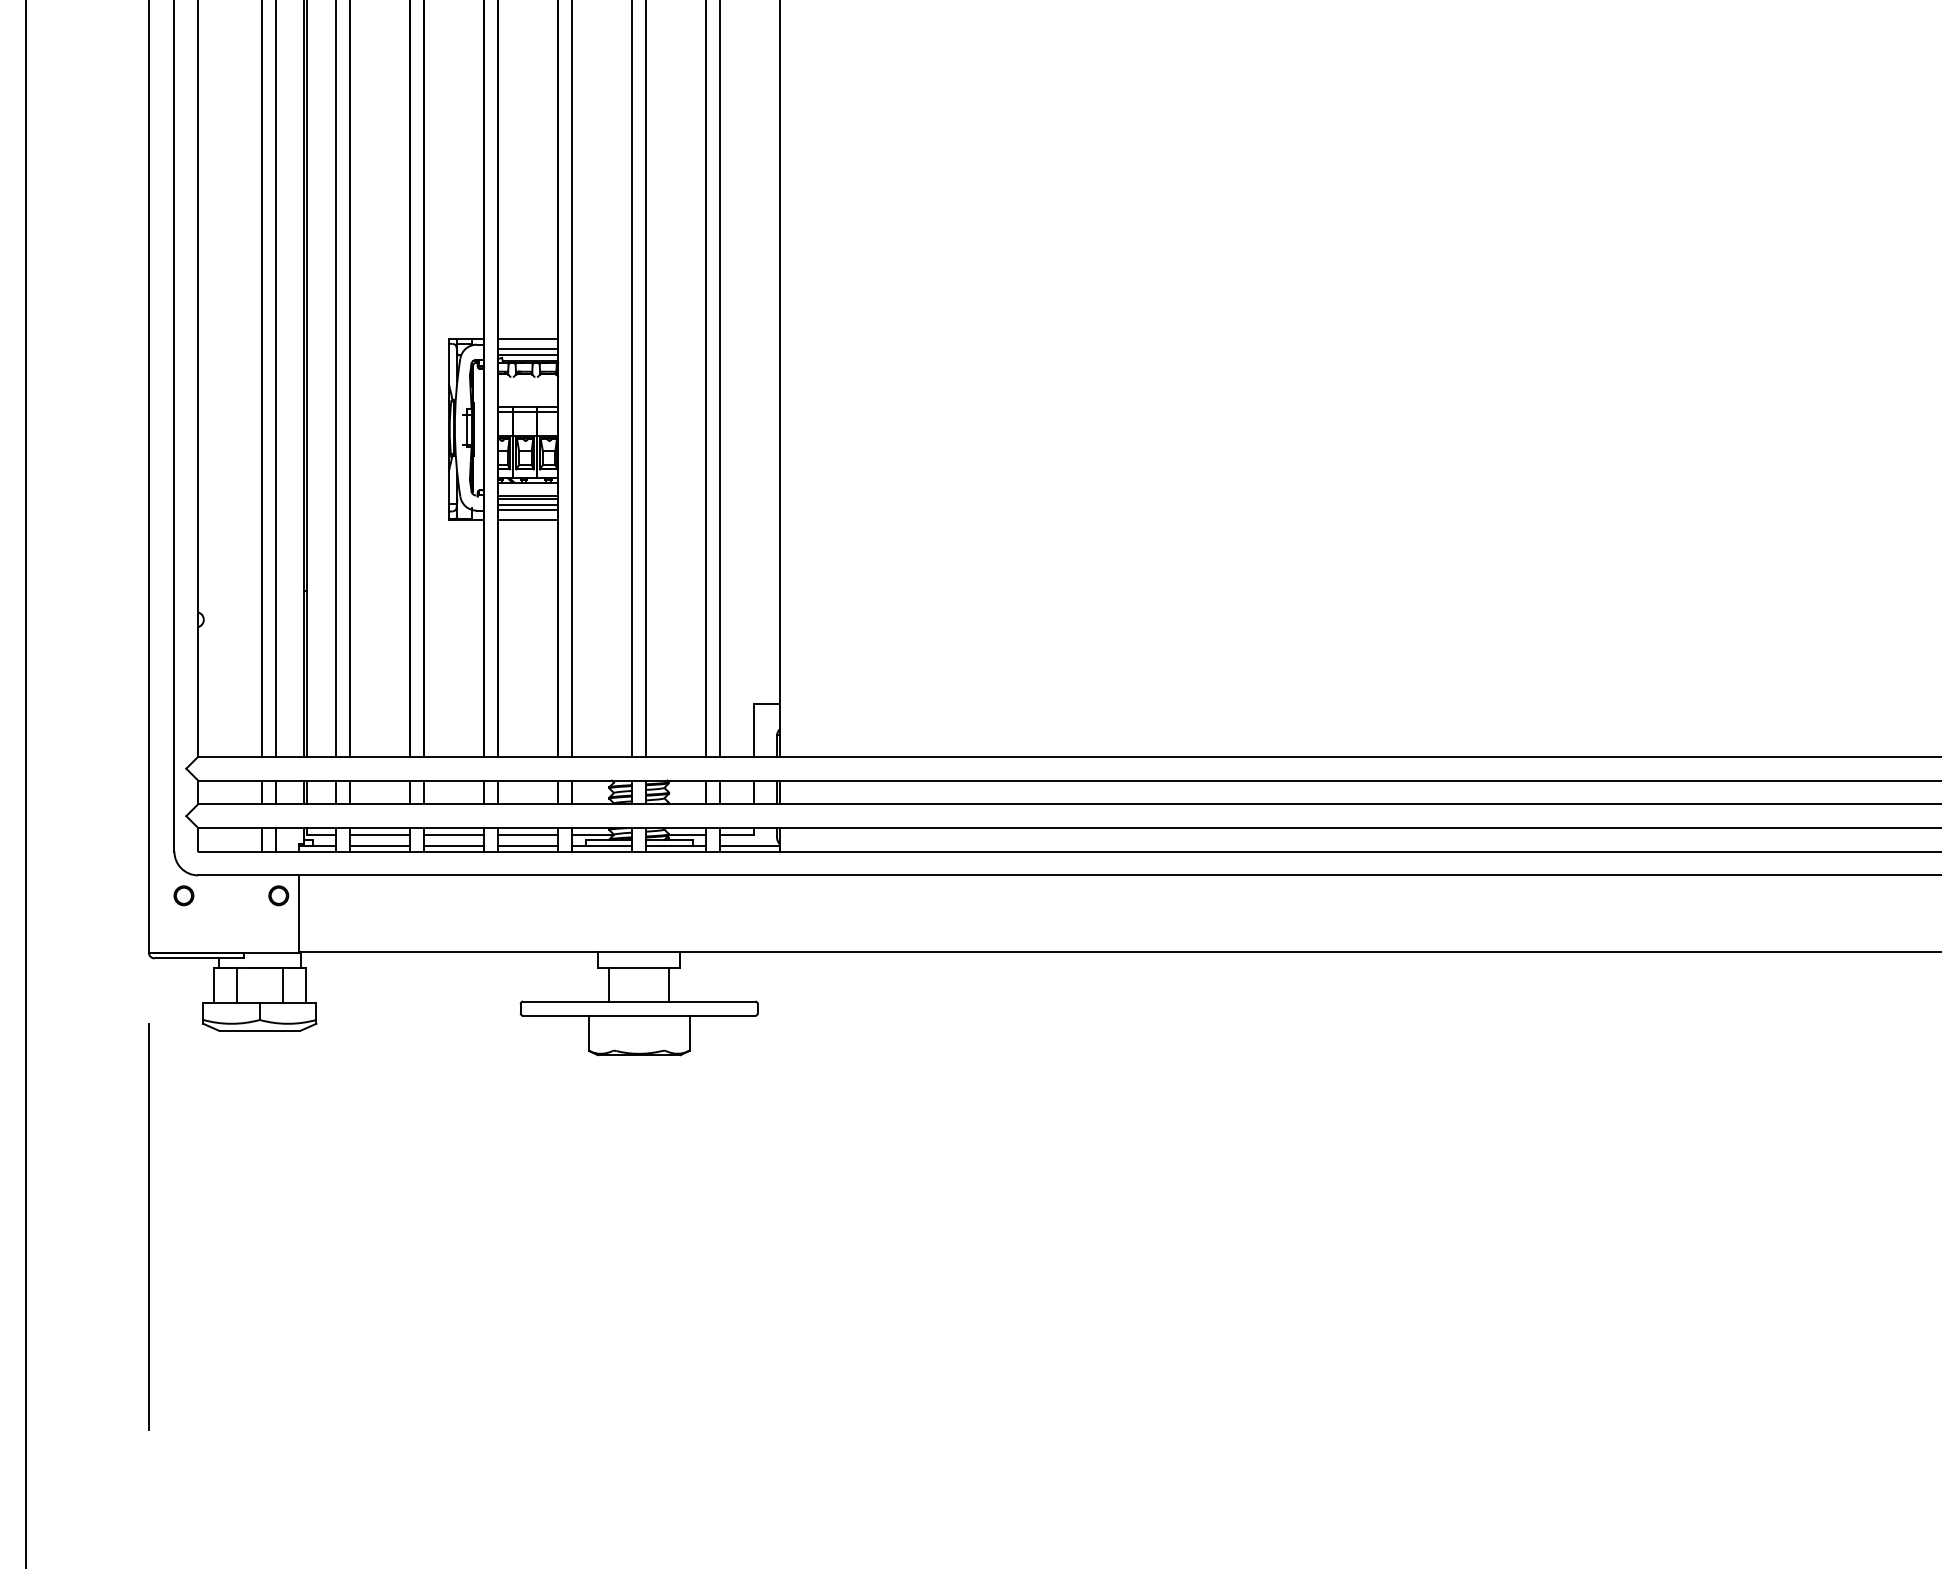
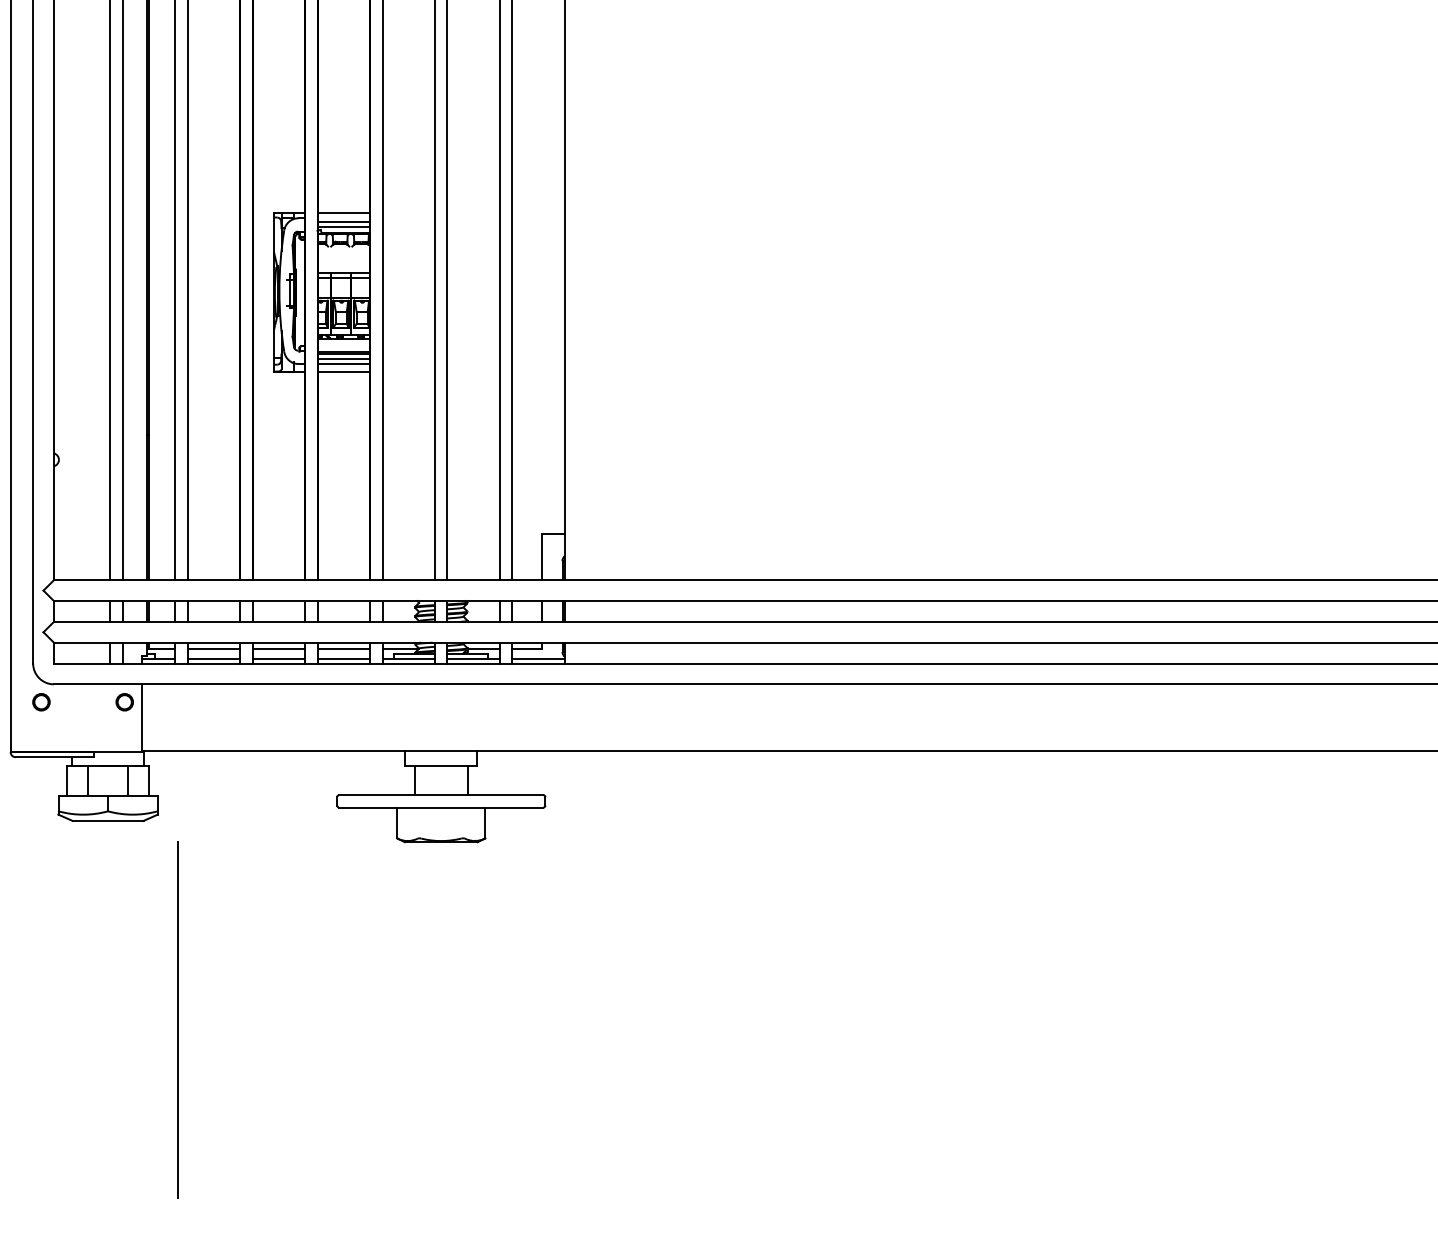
line: (148, 1226) -> (178, 1019), moved

